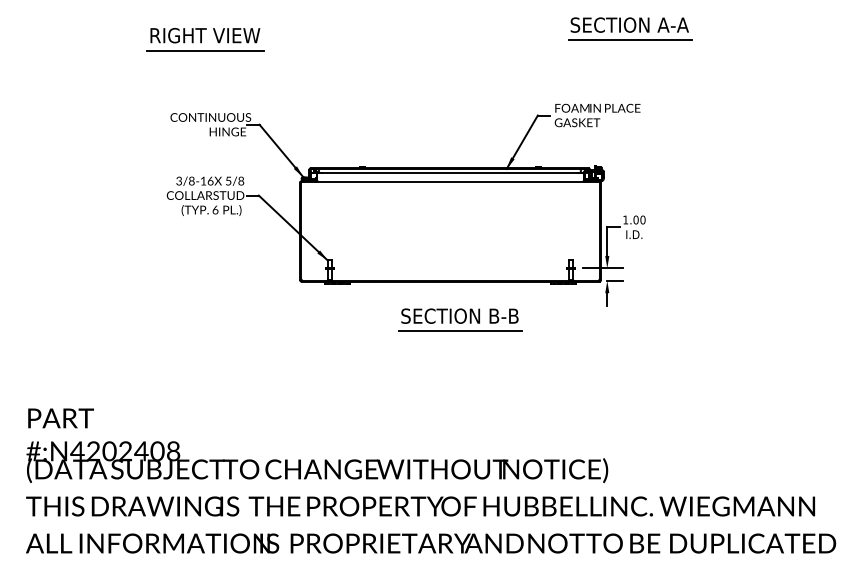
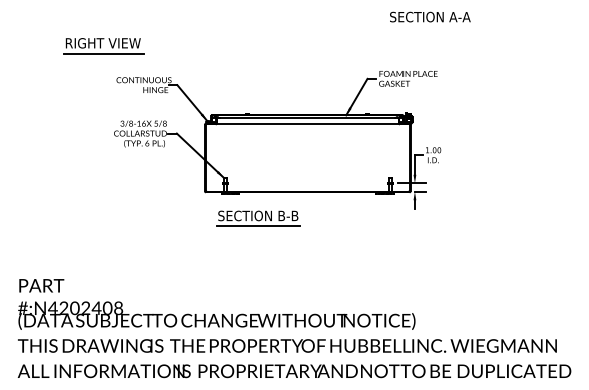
part: (205, 40) -> (103, 46), moved
line: (630, 40) -> (430, 27), removed
part: (460, 319) -> (258, 218), moved

